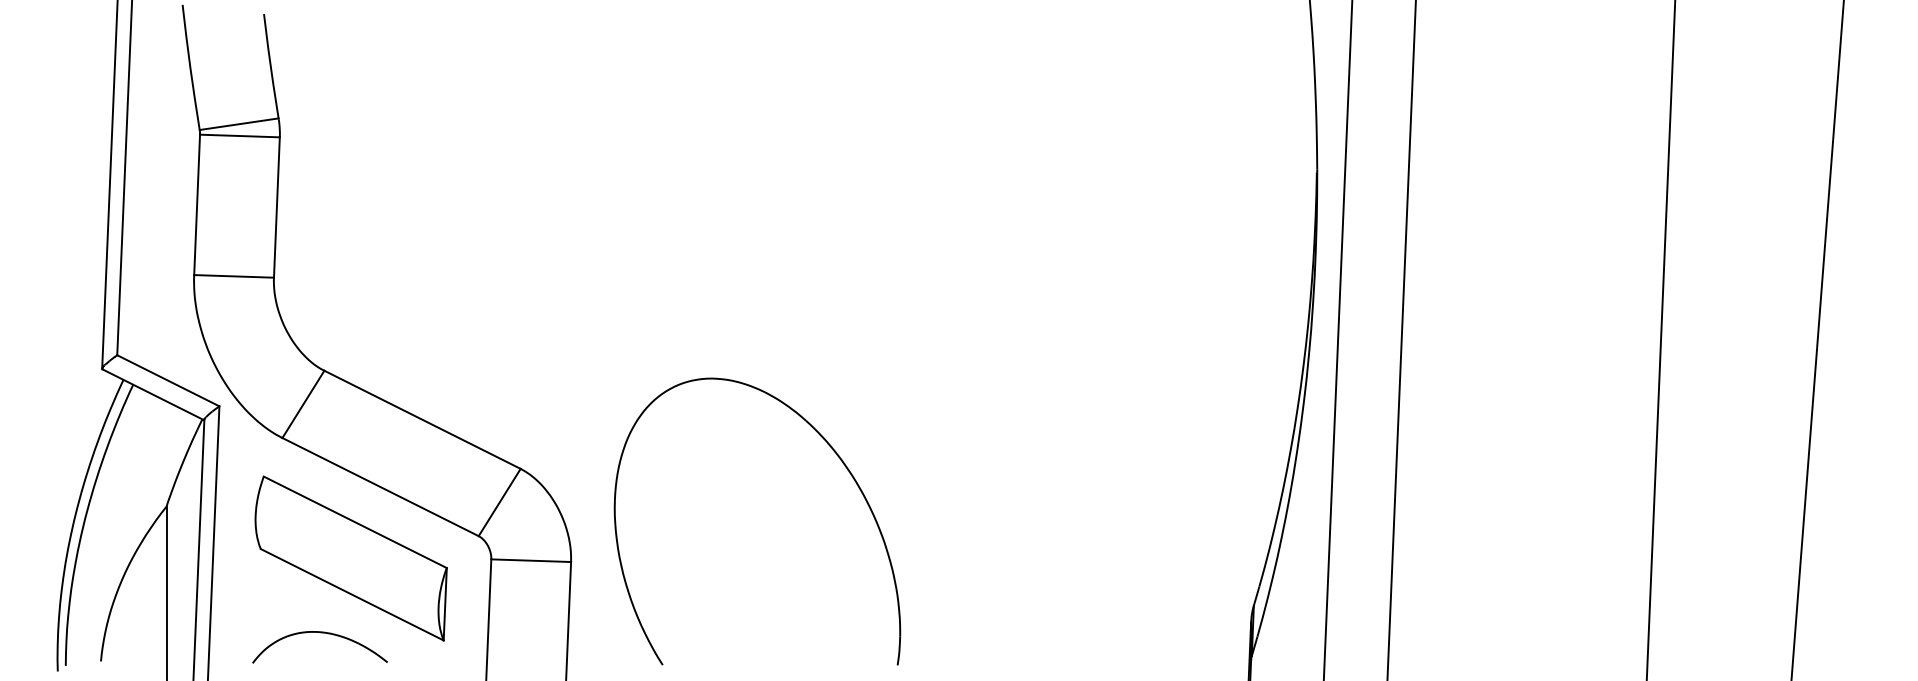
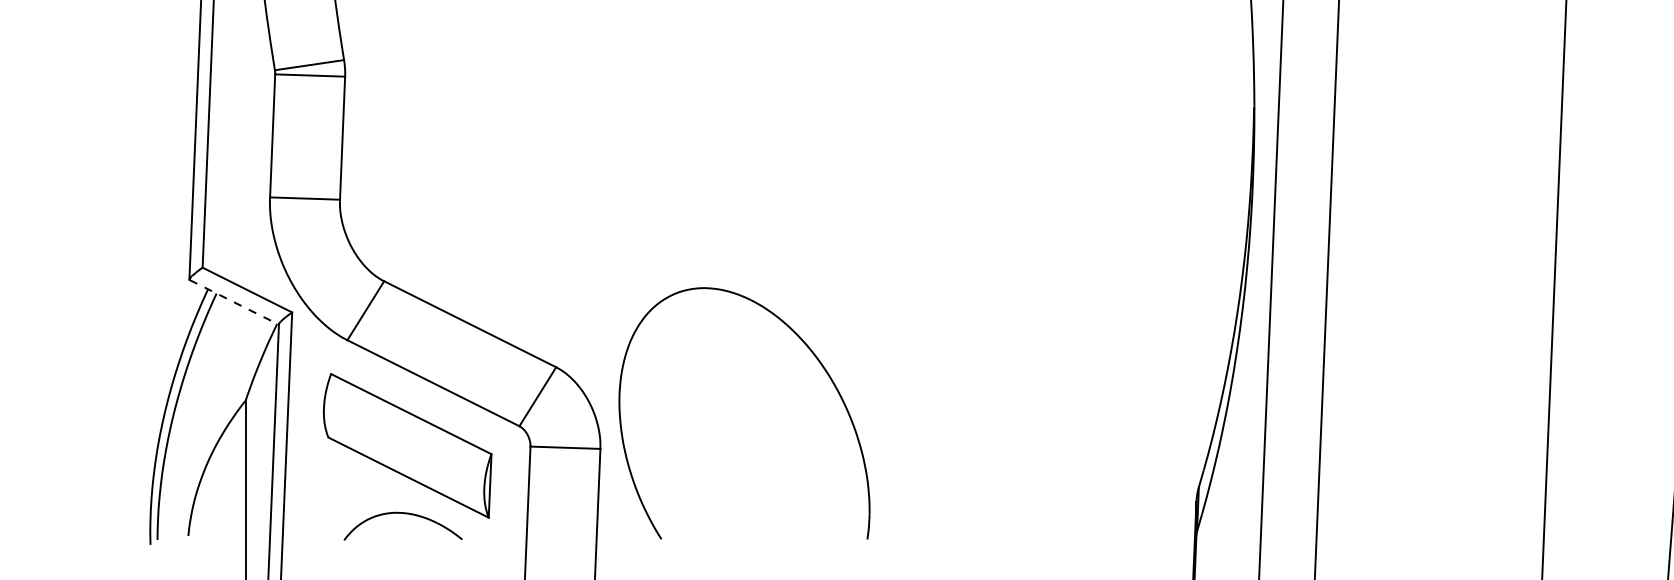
line: (153, 394) -> (234, 302), solid -> dashed
part: (839, 459) -> (816, 359), moved
part: (320, 633) -> (403, 514), moved

